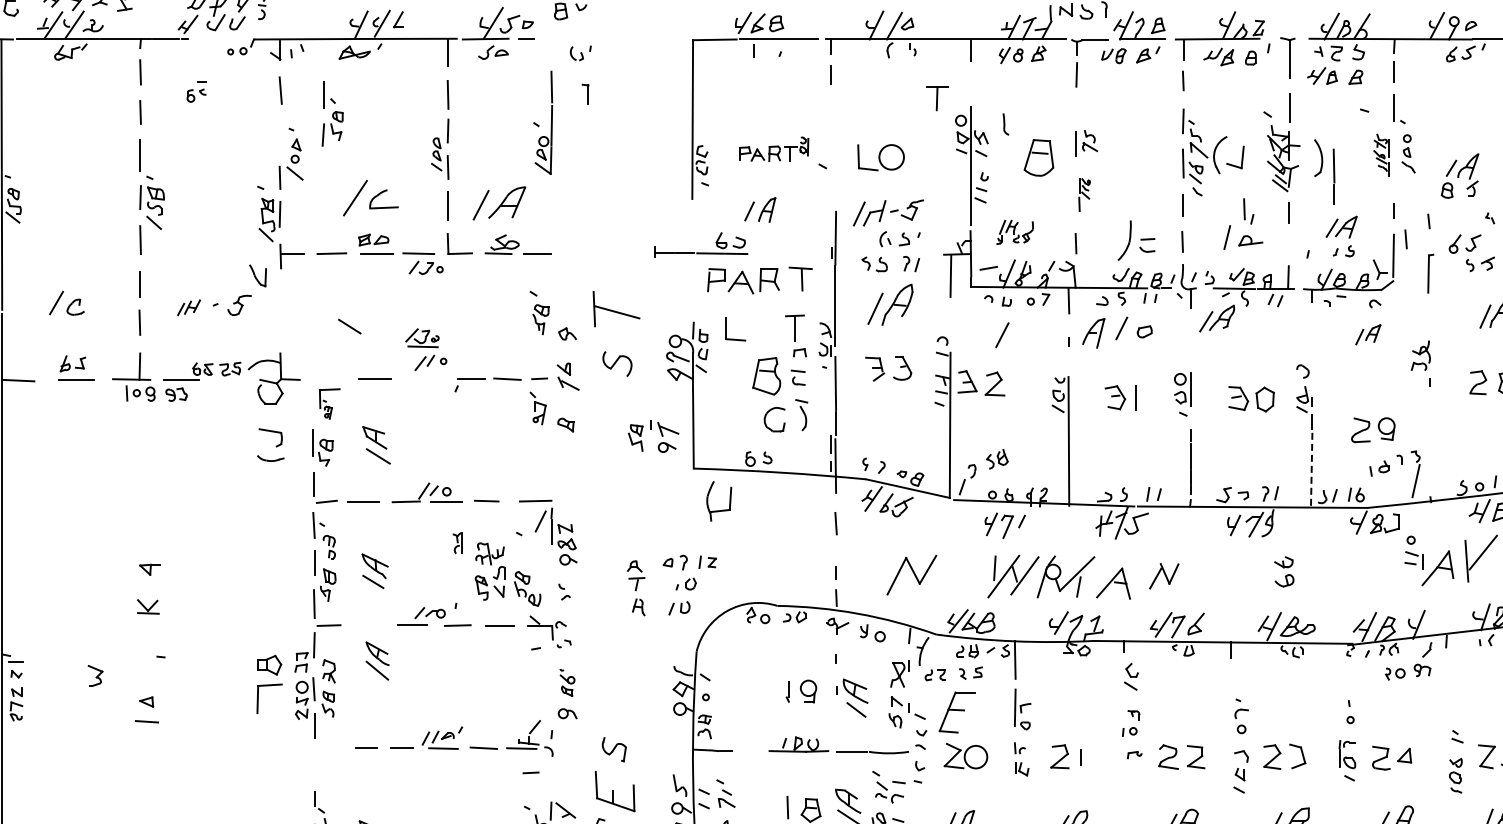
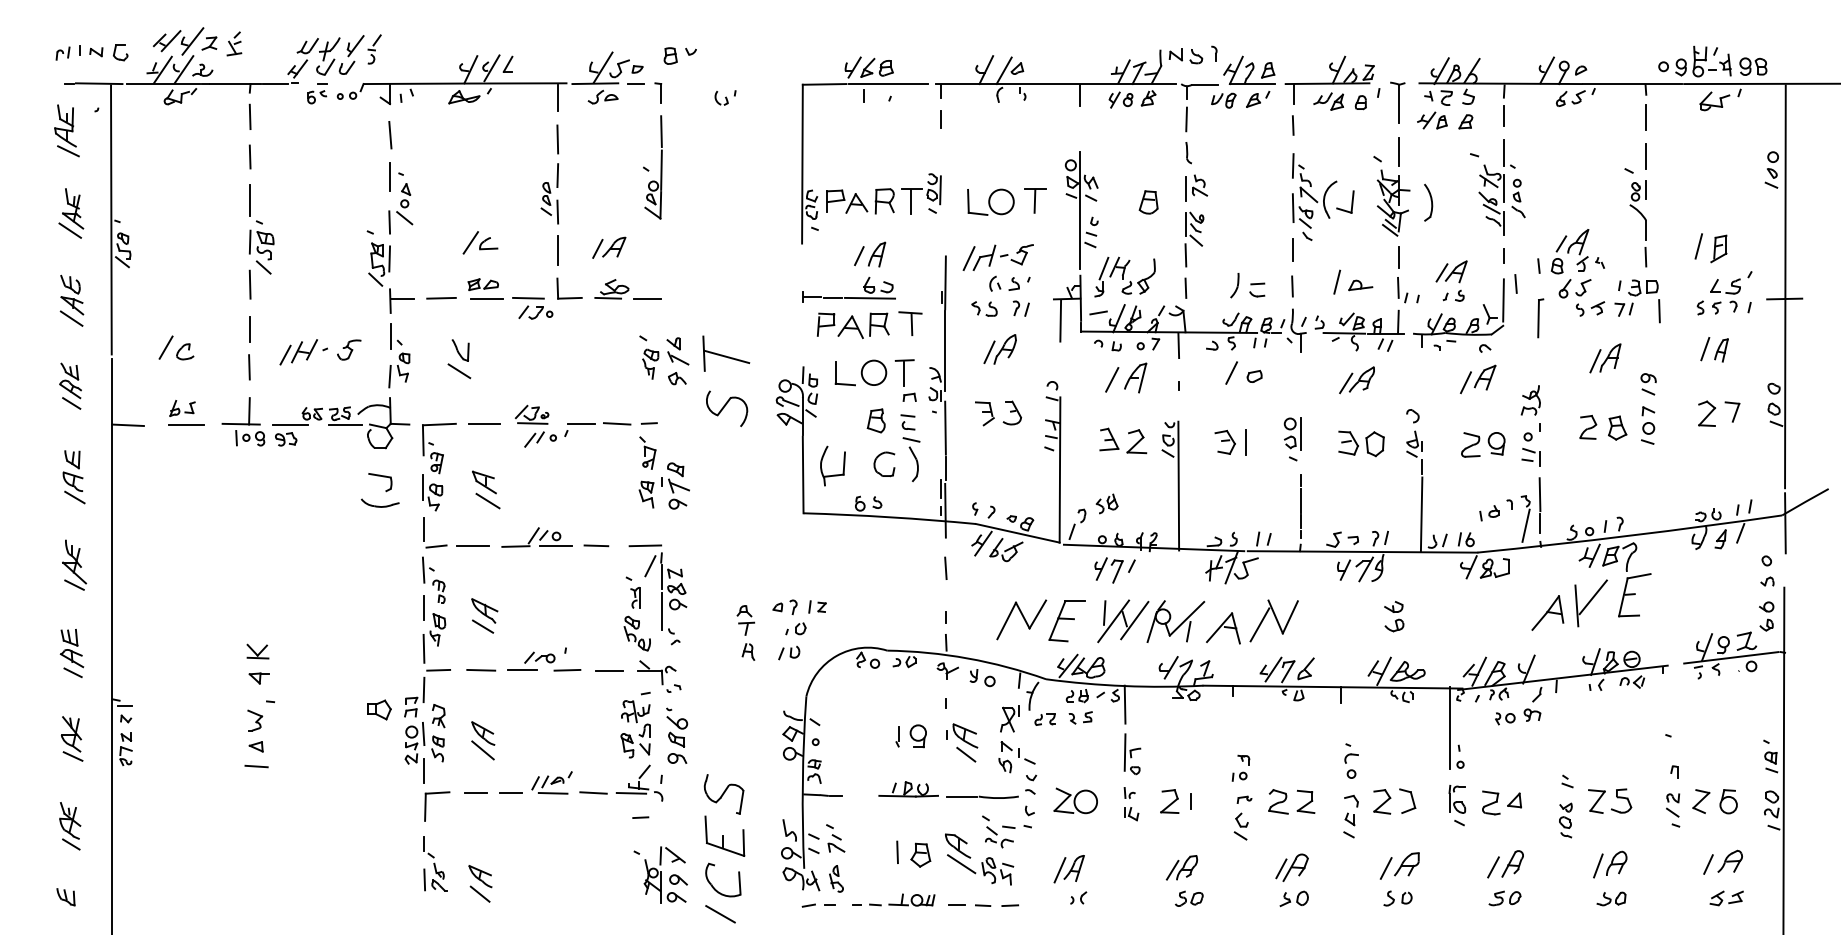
part: (580, 52) -> (725, 97), moved
part: (196, 91) -> (317, 93), moved
part: (585, 93) -> (658, 92), moved
part: (937, 97) -> (1035, 200), moved
part: (332, 113) -> (399, 355), moved
part: (1005, 124) -> (1188, 153), moved
line: (280, 131) -> (390, 176), added
part: (773, 148) -> (883, 193), size x1.67
part: (1381, 154) -> (1491, 199), size x1.67
part: (1038, 157) -> (1148, 202), size x0.62
part: (1459, 175) -> (1569, 251), moved
line: (1333, 176) -> (1539, 505), moved
part: (1084, 194) -> (1194, 239), size x1.67
part: (370, 197) -> (480, 242), size x0.62
part: (499, 202) -> (609, 247), size x0.62
part: (1248, 211) -> (1402, 290), moved
part: (1014, 231) -> (1124, 276), size x1.67
part: (1124, 240) -> (1234, 285), size x0.62
part: (700, 252) -> (848, 297), moved
part: (257, 275) -> (460, 350), moved
part: (889, 304) -> (999, 349), size x0.71
part: (188, 307) -> (298, 352), size x1.67
part: (1216, 318) -> (1356, 380), moved
circle: (763, 327) -> (873, 372), added
part: (1093, 332) -> (1135, 377), moved
part: (1368, 334) -> (1478, 379), size x1.43
part: (425, 348) -> (535, 425), moved
part: (617, 363) -> (727, 408), size x1.43
part: (765, 375) -> (875, 420), size x0.62
part: (567, 376) -> (677, 351), moved
line: (235, 379) -> (345, 424), added
part: (975, 386) -> (1117, 444), moved
part: (329, 403) -> (439, 448), size x1.67
part: (801, 414) -> (911, 459), size x1.43
part: (651, 429) -> (662, 486), moved
part: (1373, 429) -> (1483, 444), moved
part: (270, 457) -> (380, 502), size x1.43
line: (1311, 470) -> (1421, 515), dashed -> solid
part: (719, 509) -> (833, 474), moved
part: (457, 542) -> (635, 597), moved
part: (1413, 552) -> (1530, 449), moved
part: (490, 565) -> (636, 723), moved
line: (551, 565) -> (661, 610), added
part: (148, 569) -> (258, 678), moved
part: (1163, 575) -> (1273, 620), size x1.67
line: (371, 625) -> (481, 670), added
part: (377, 660) -> (483, 740), moved
part: (95, 675) -> (255, 720), moved
part: (1130, 676) -> (1240, 826), moved
part: (567, 682) -> (677, 727), size x1.43
line: (1339, 683) -> (1449, 728), added
part: (258, 698) -> (426, 806), moved
part: (956, 712) -> (1066, 621), moved
part: (613, 749) -> (723, 794), size x1.67

